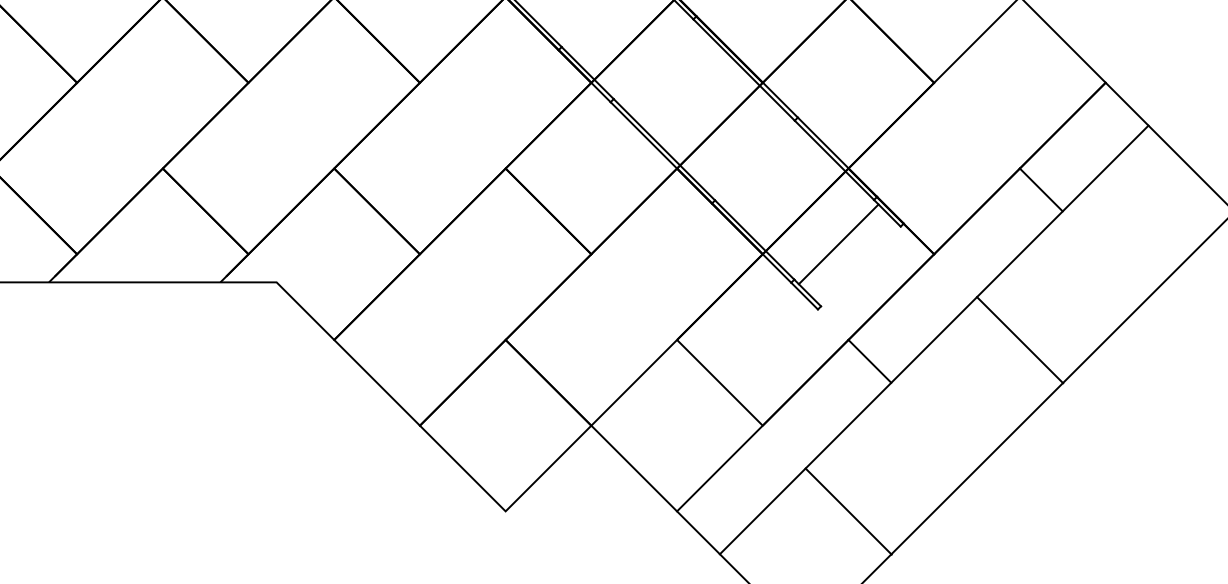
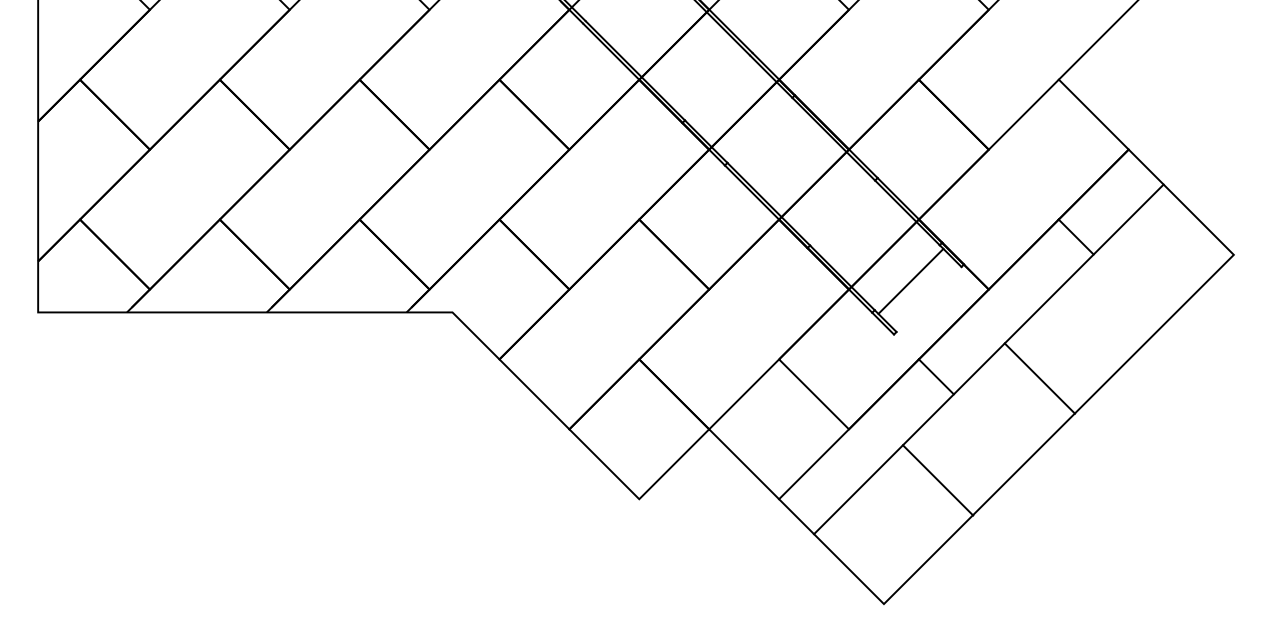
line: (1019, 340) -> (1039, 378), moved
line: (847, 511) -> (937, 480), moved

